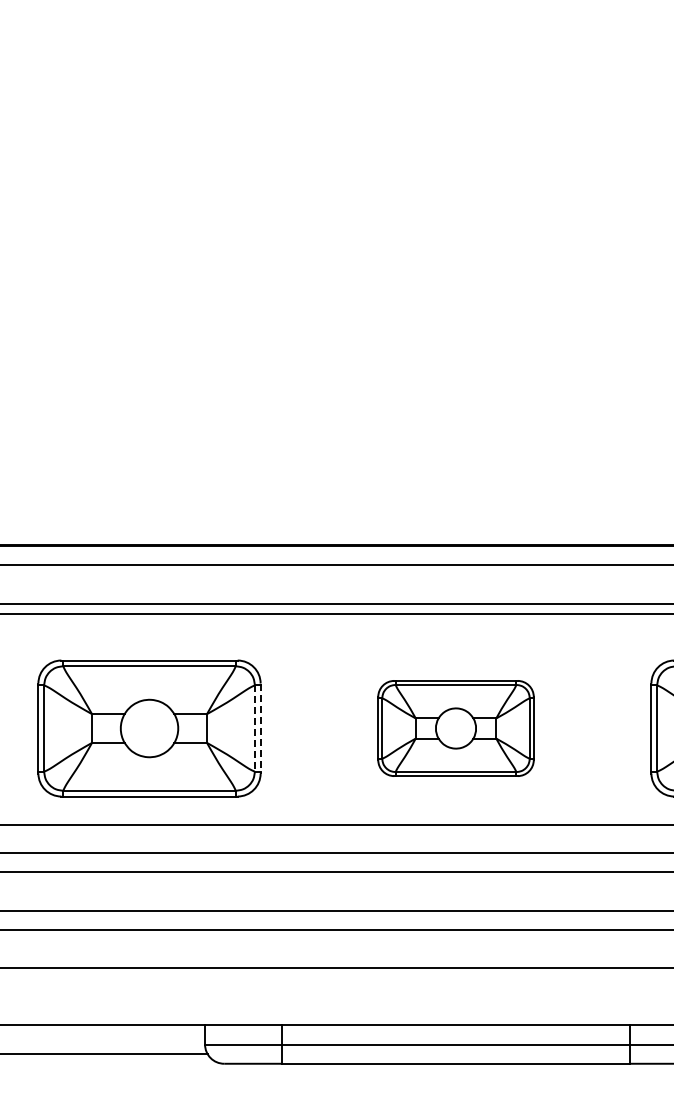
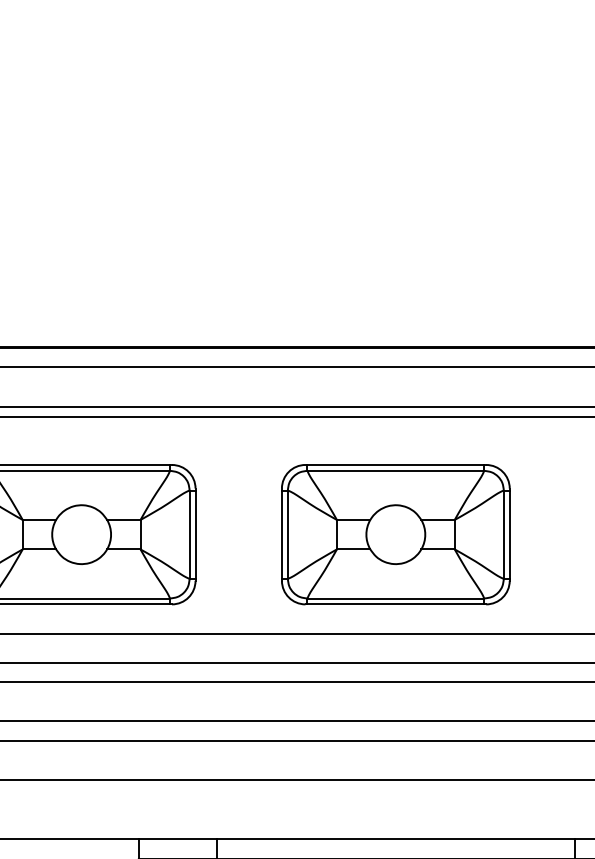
part: (455, 728) -> (395, 534), size x1.43
line: (254, 729) -> (189, 535), dashed -> solid
line: (260, 729) -> (195, 535), dashed -> solid

